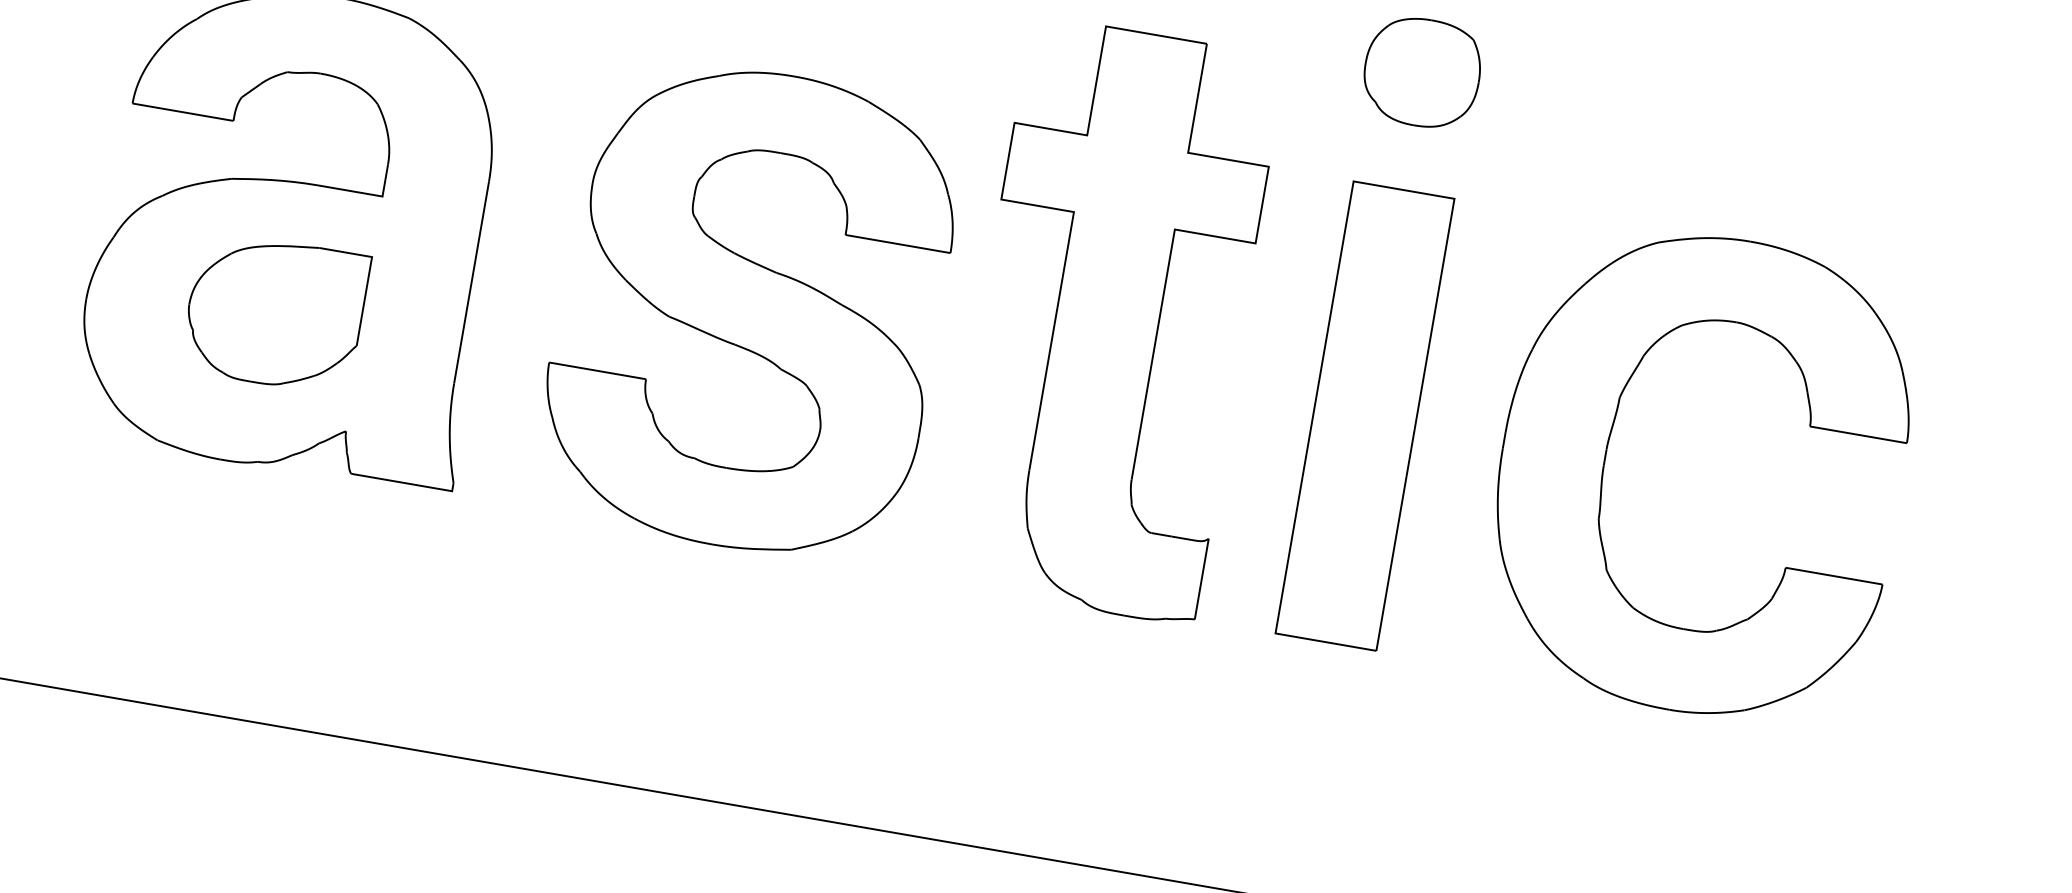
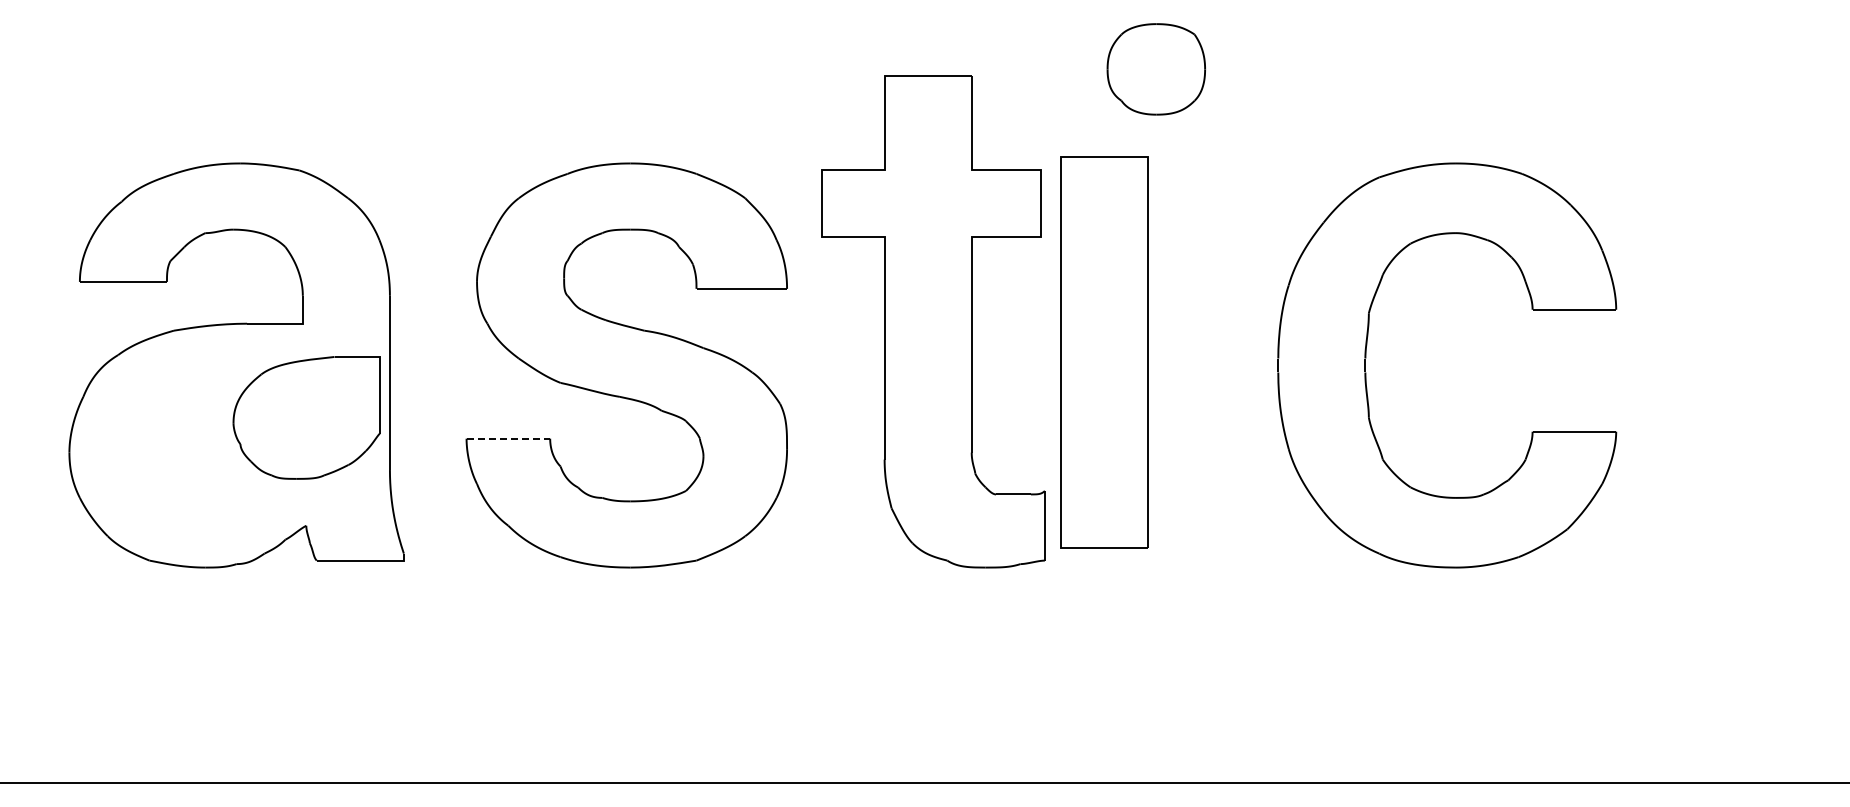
part: (274, 312) -> (306, 417), moved
line: (597, 370) -> (508, 438), solid -> dashed
part: (1365, 416) -> (1104, 352), moved

